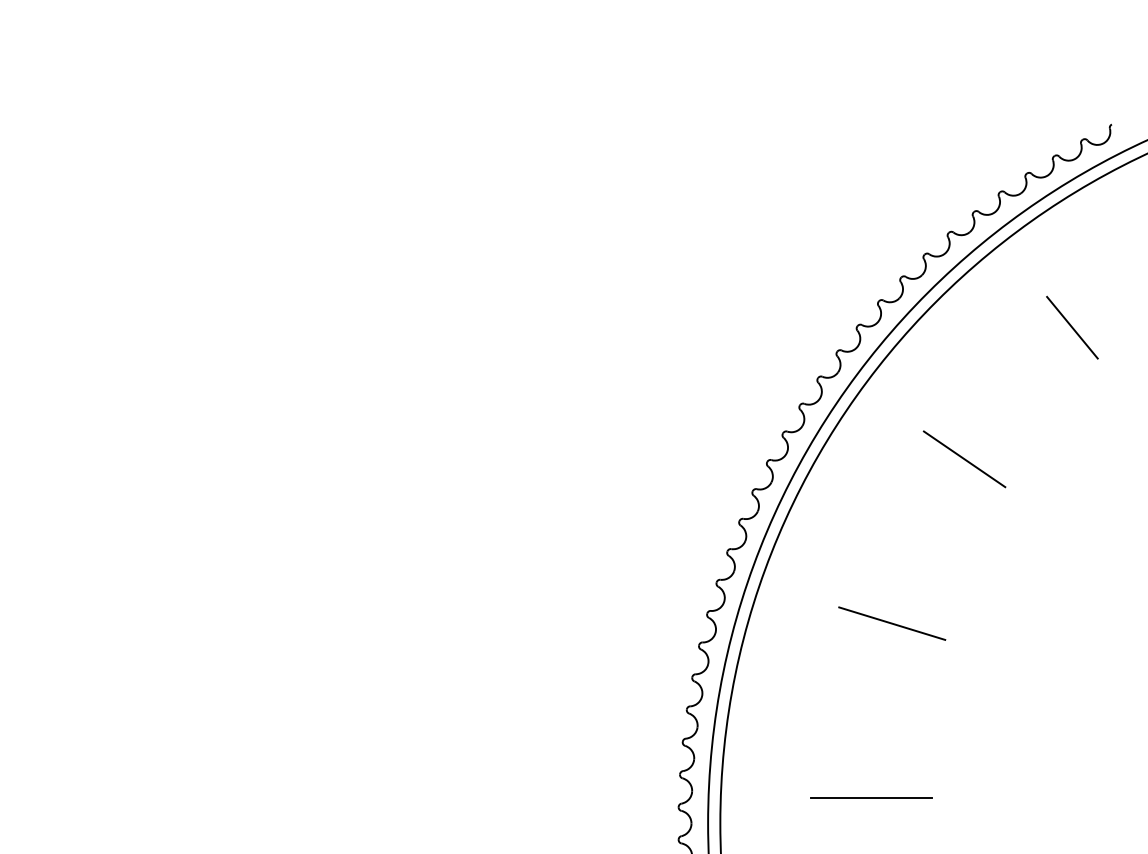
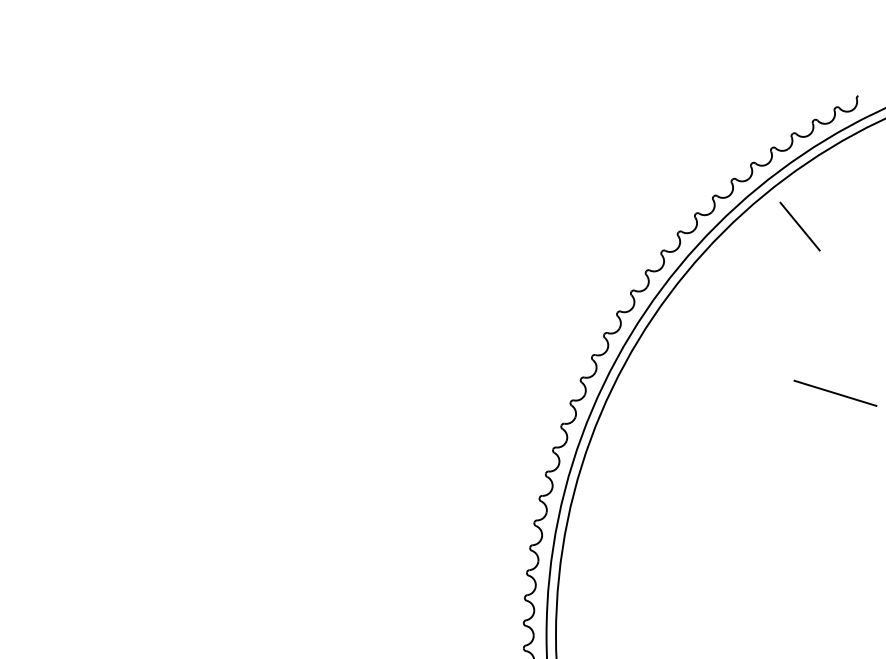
line: (1072, 327) -> (800, 226), moved
line: (964, 459) -> (744, 354), removed
line: (892, 623) -> (835, 393), moved
line: (871, 797) -> (672, 615), removed

